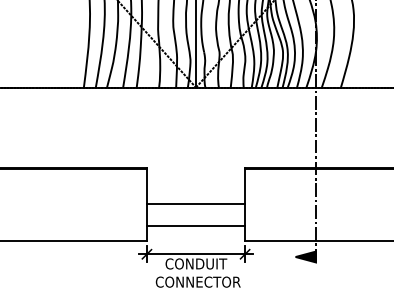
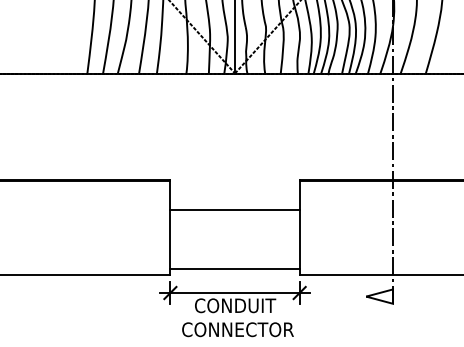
line: (195, 204) -> (234, 210), moved
line: (195, 226) -> (234, 269), moved
fill: (305, 256) -> (379, 295), removed

